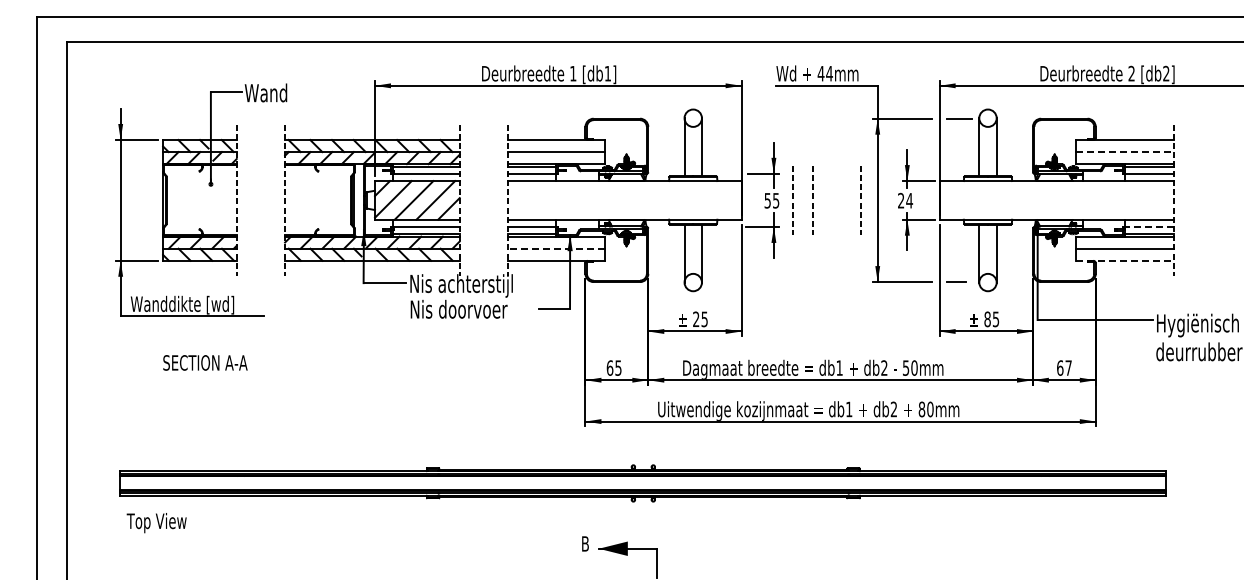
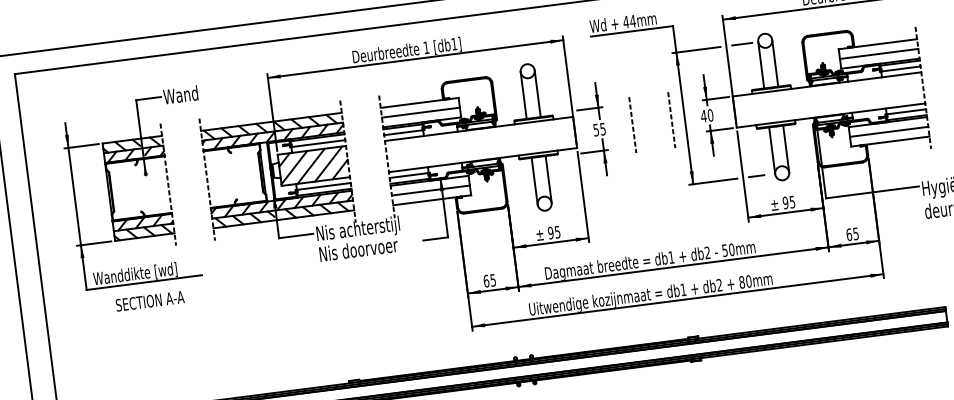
line: (1125, 152) -> (879, 54), dashed -> solid
line: (792, 198) -> (615, 125), removed
text: (905, 200) -> (707, 115), 24 -> 40
line: (1149, 226) -> (906, 111), dashed -> solid
line: (555, 248) -> (430, 190), dashed -> solid
line: (1125, 260) -> (890, 141), dashed -> solid
text: (696, 319) -> (551, 233), 25 -> 95
text: (987, 319) -> (785, 203), 85 -> 95
text: (205, 362) -> (150, 300), moved
text: (1068, 367) -> (855, 233), 67 -> 65

